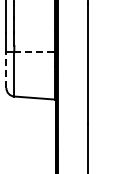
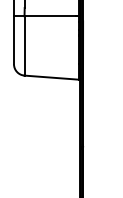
line: (33, 52) -> (50, 16), dashed -> solid
line: (6, 70) -> (14, 40), dashed -> solid

